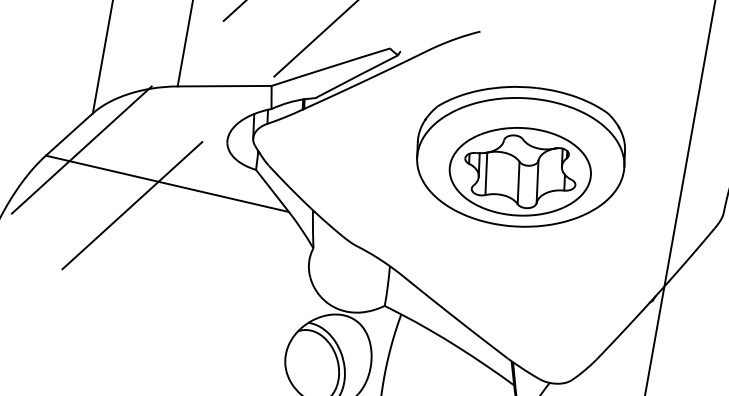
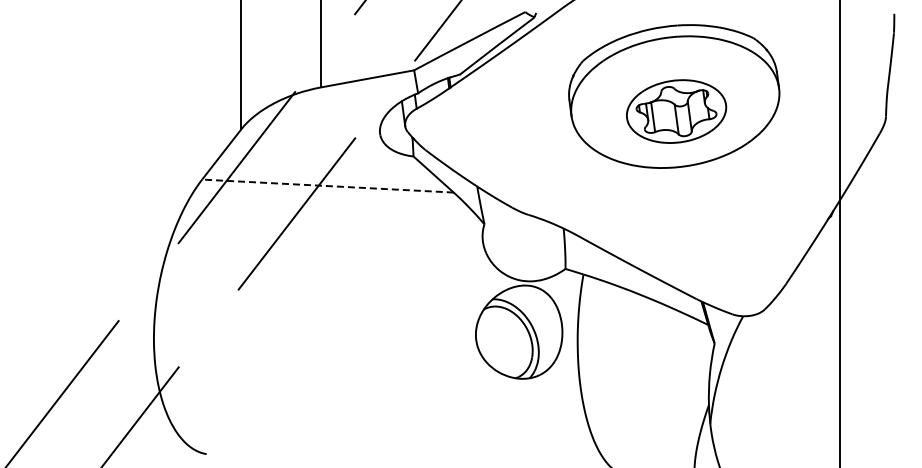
part: (520, 171) -> (676, 111), size x0.7
line: (166, 184) -> (327, 186), solid -> dashed

